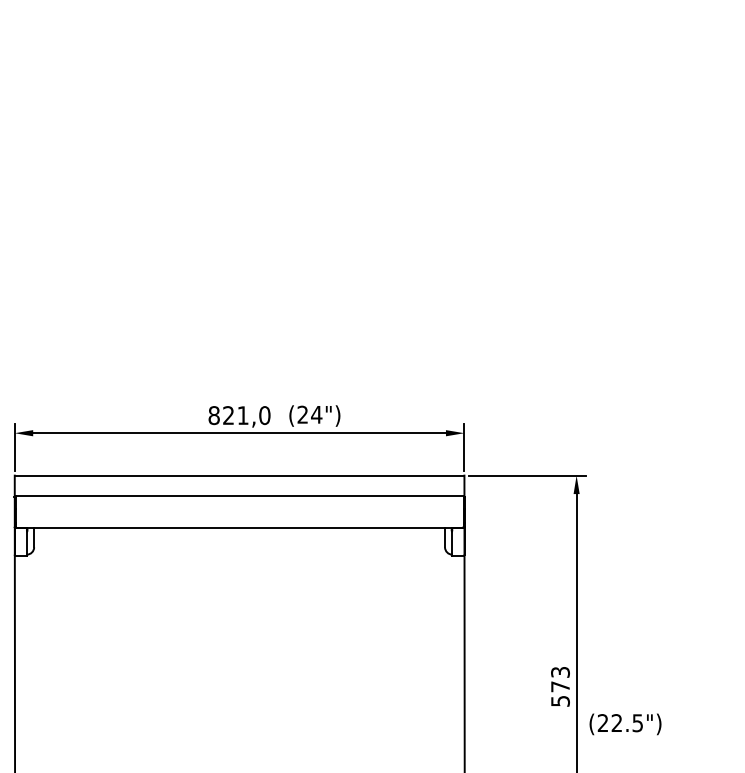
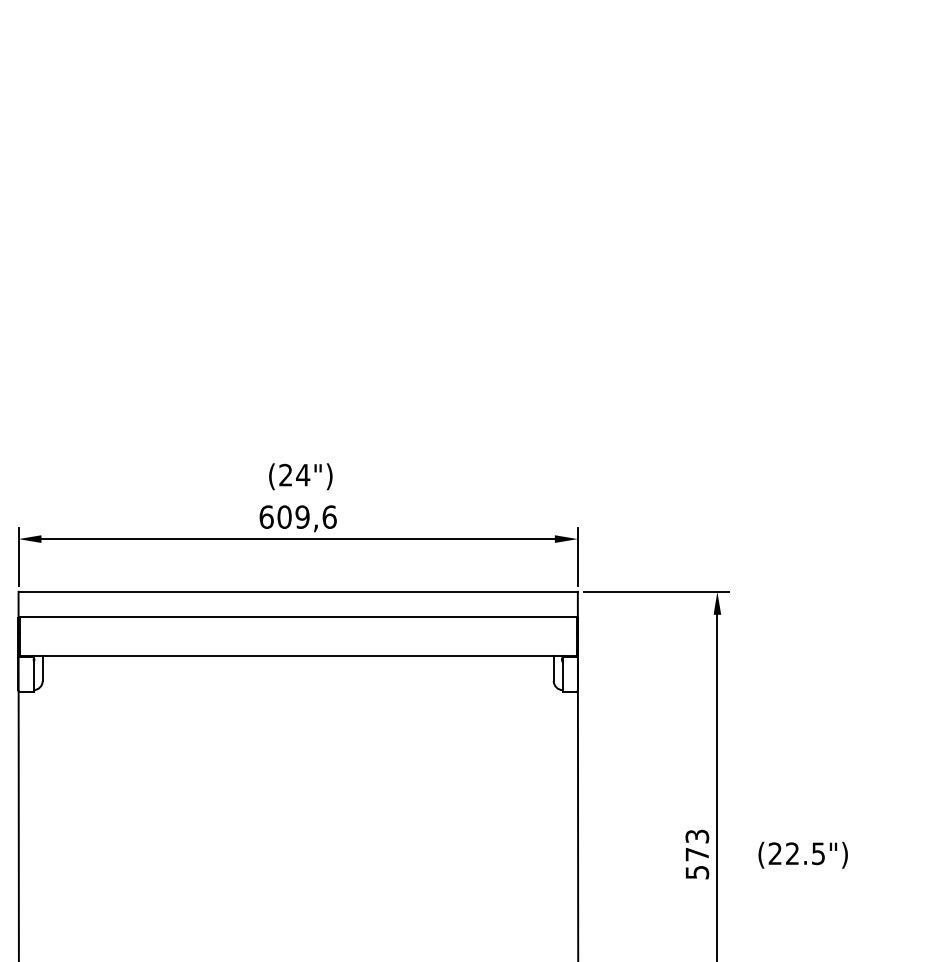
text: (239, 415) -> (297, 516), 821,0 -> 609,6
text: (314, 415) -> (300, 476), moved
text: (624, 723) -> (802, 854), moved

